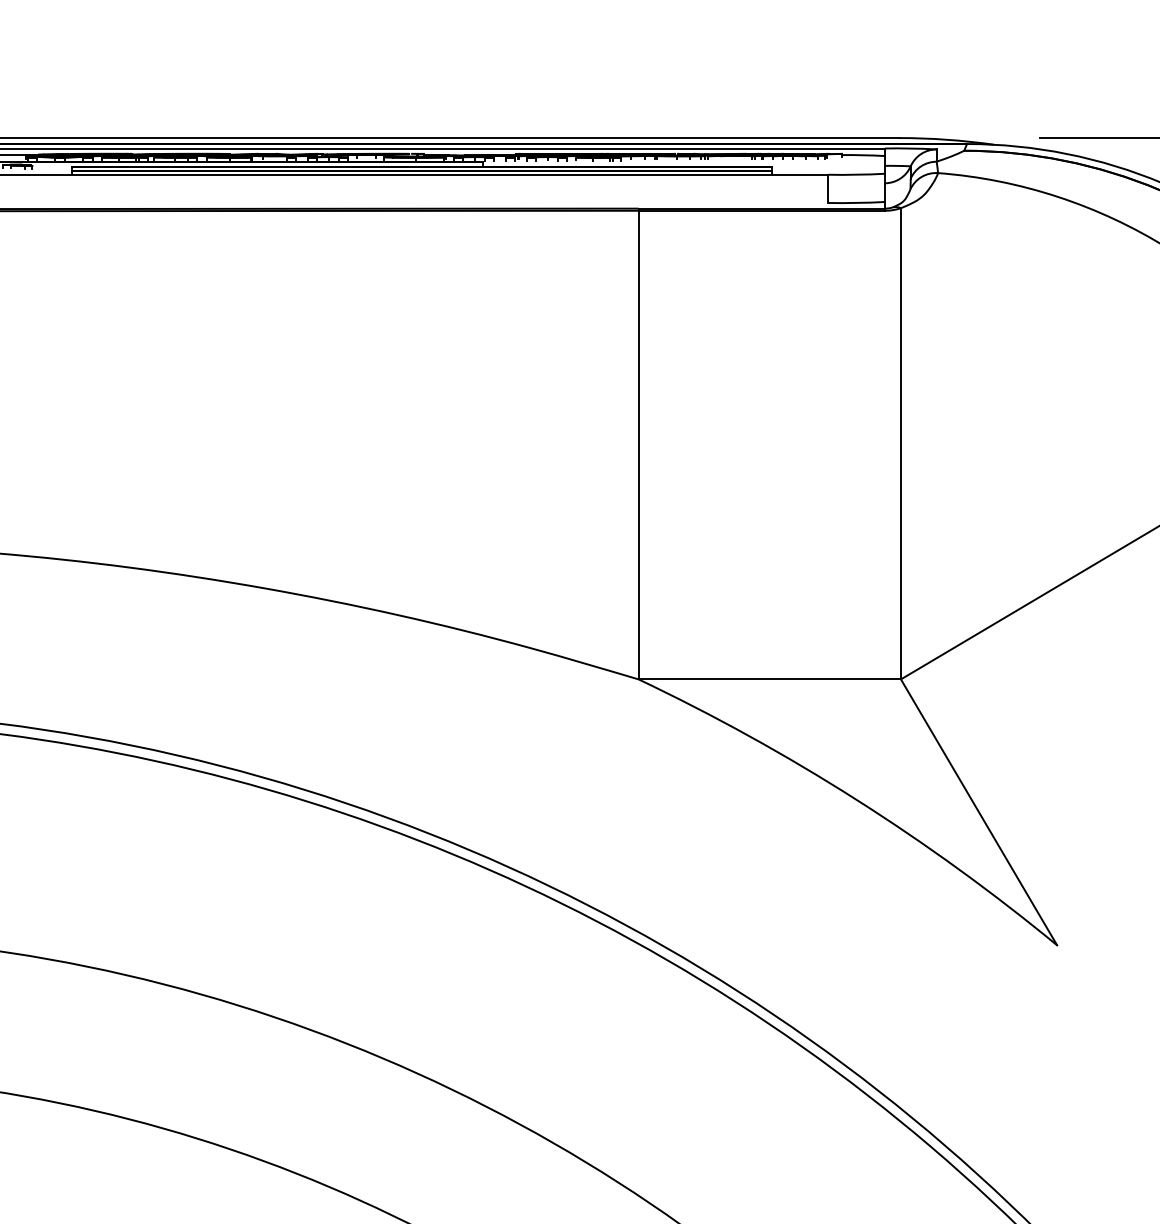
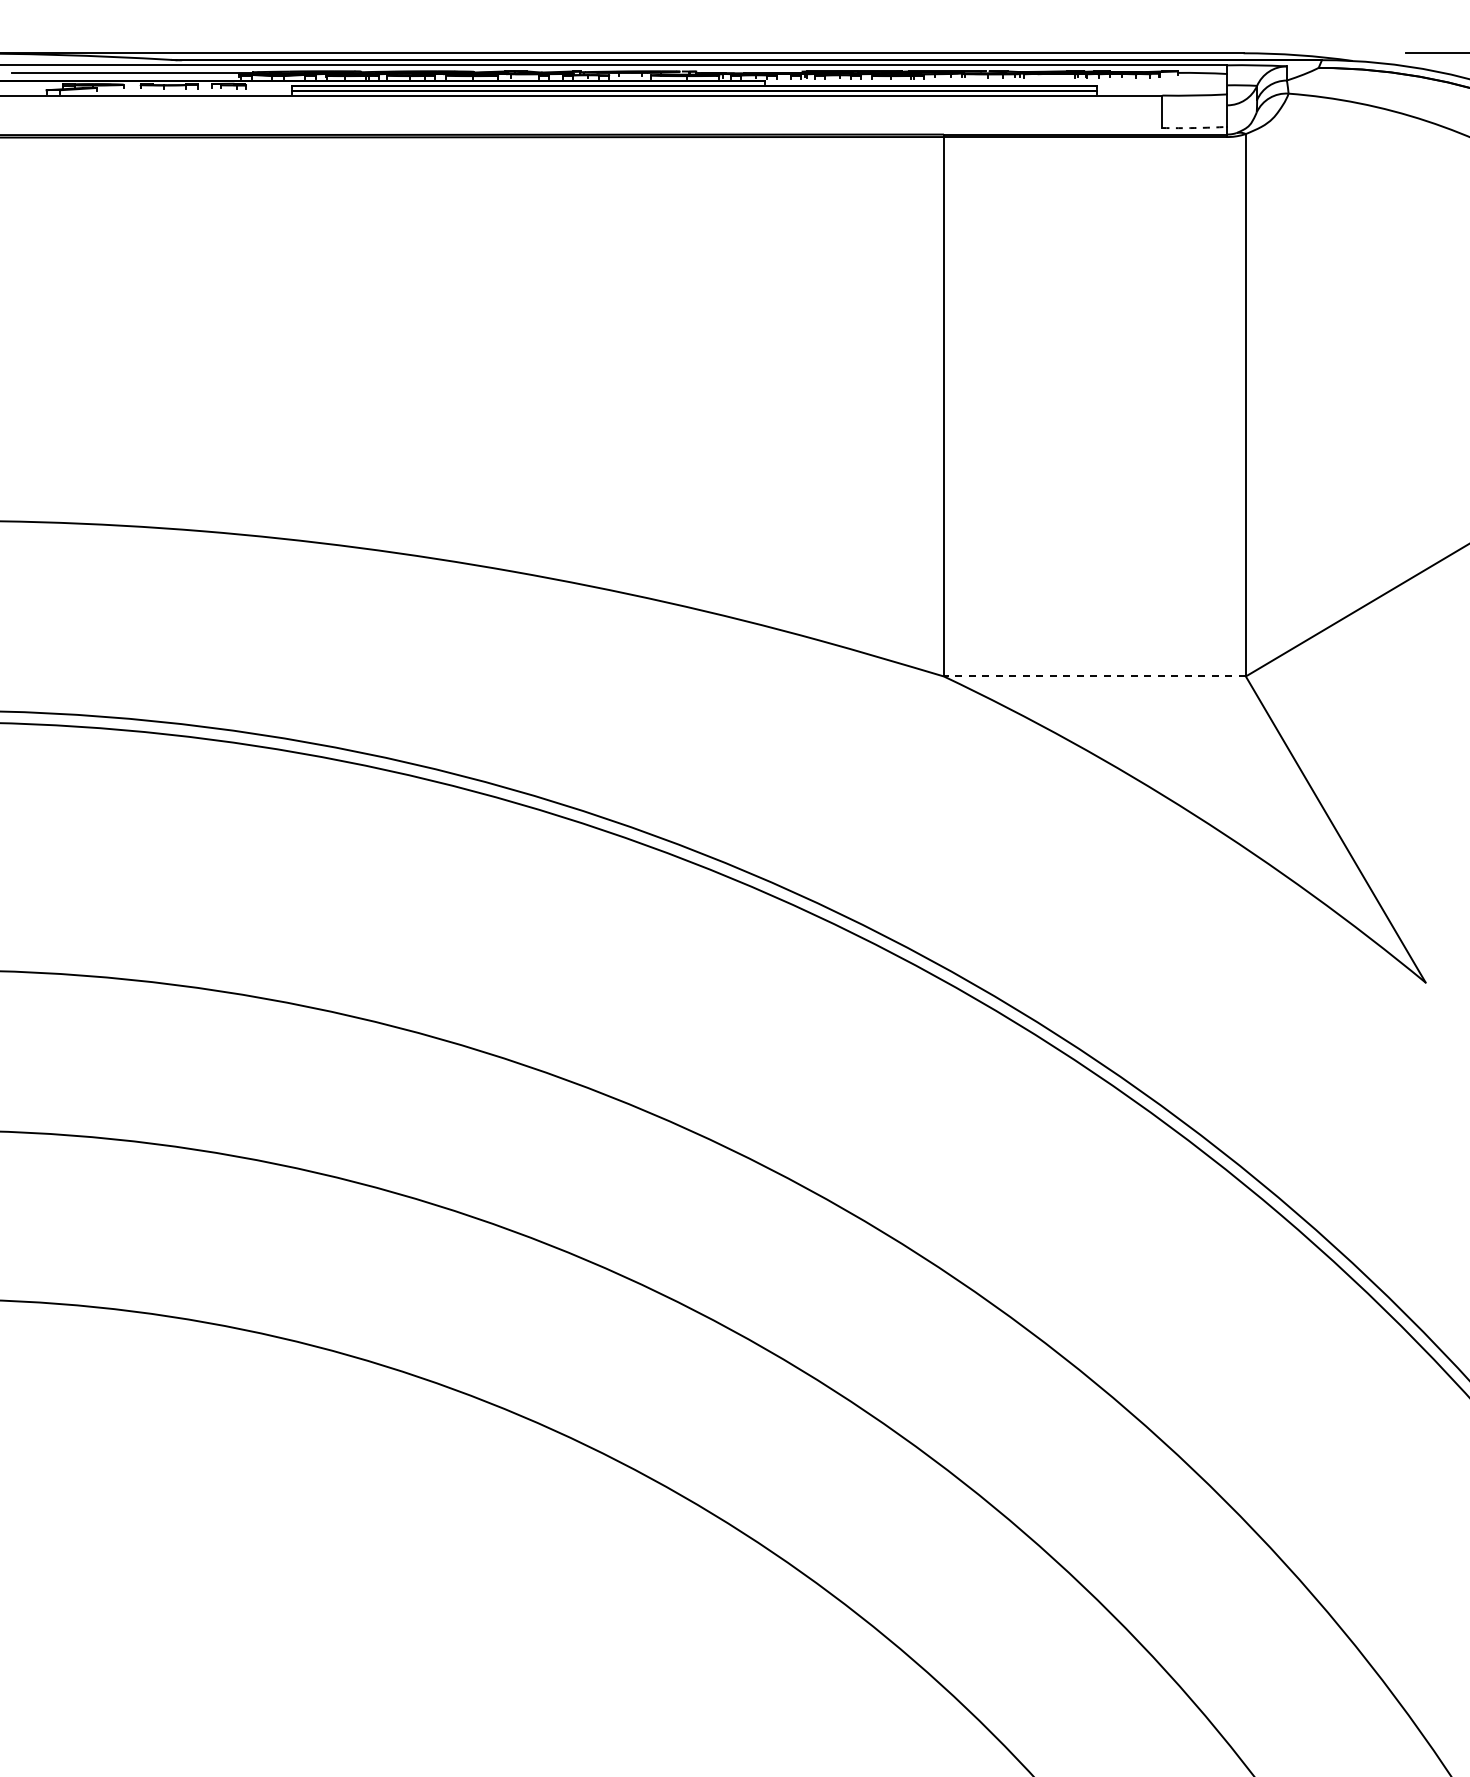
arc: (856, 203) -> (1194, 128), solid -> dashed
line: (769, 679) -> (1094, 676), solid -> dashed

